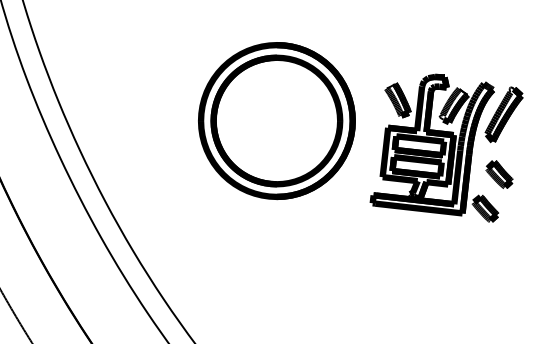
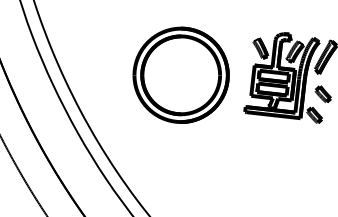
part: (275, 119) -> (180, 74), moved

